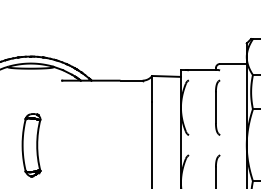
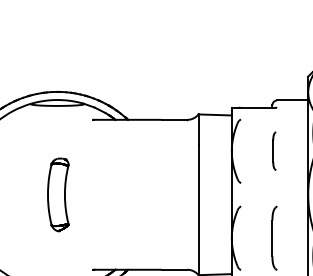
part: (217, 107) -> (274, 150), size x0.6

